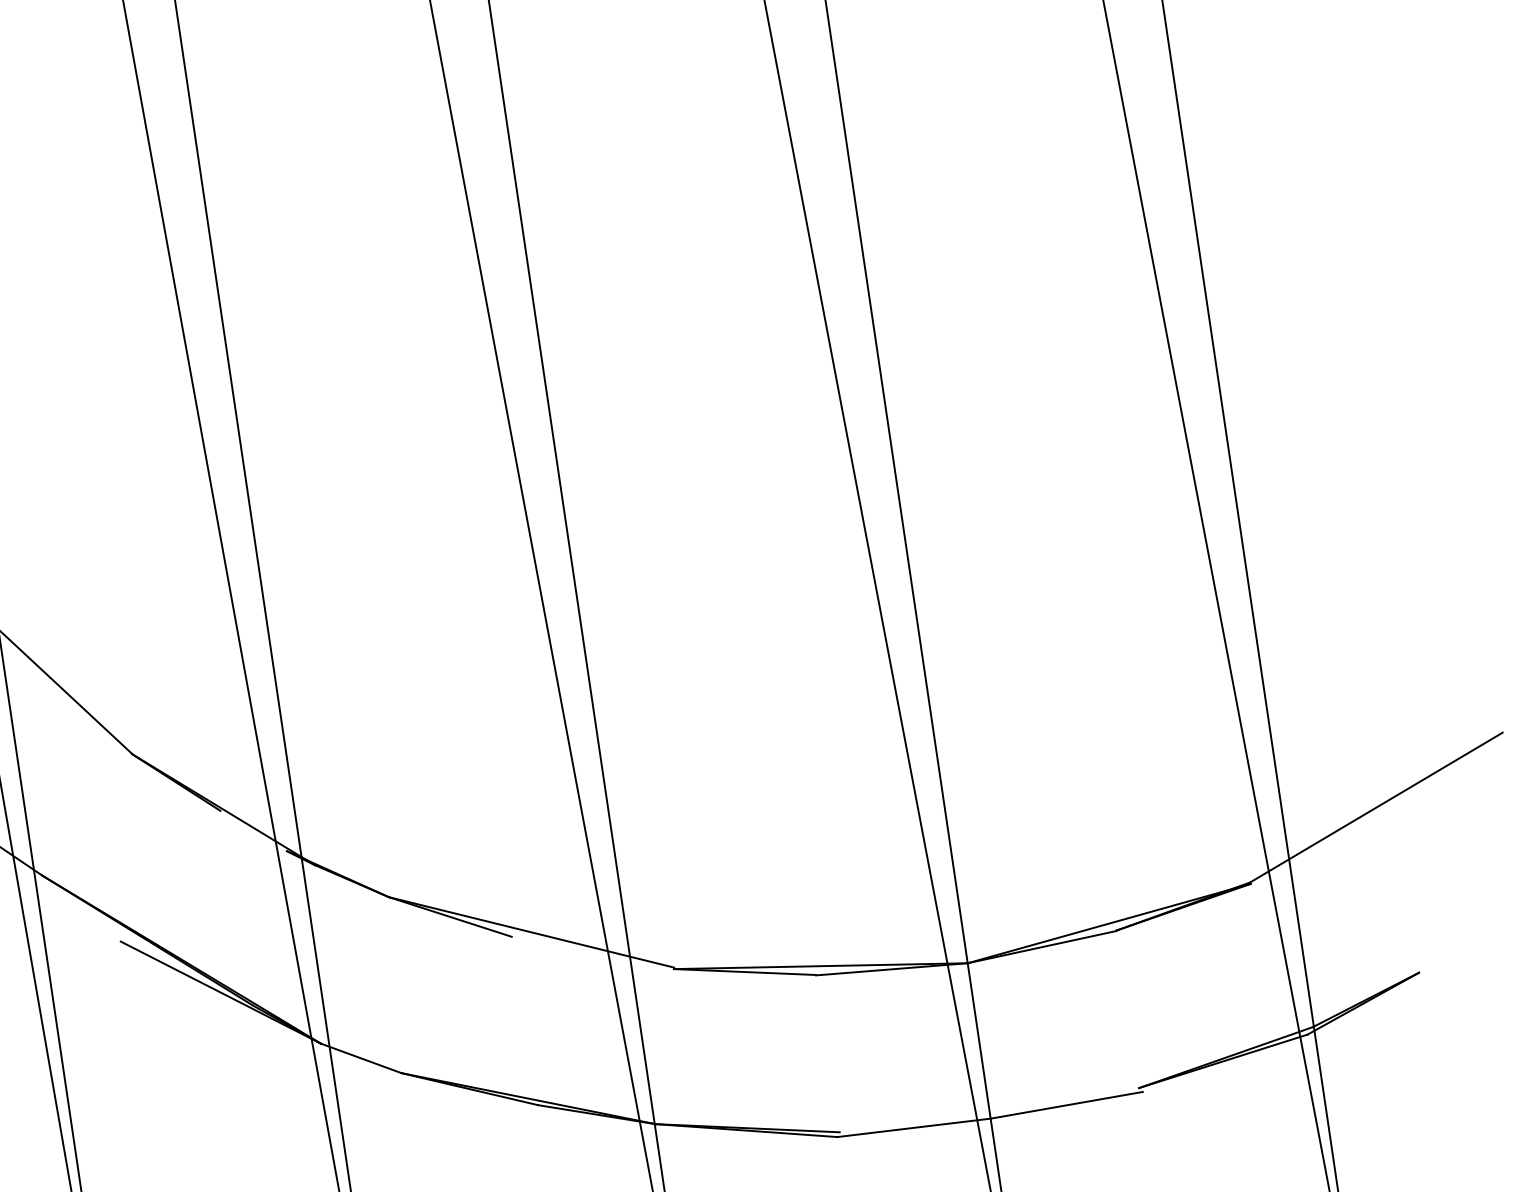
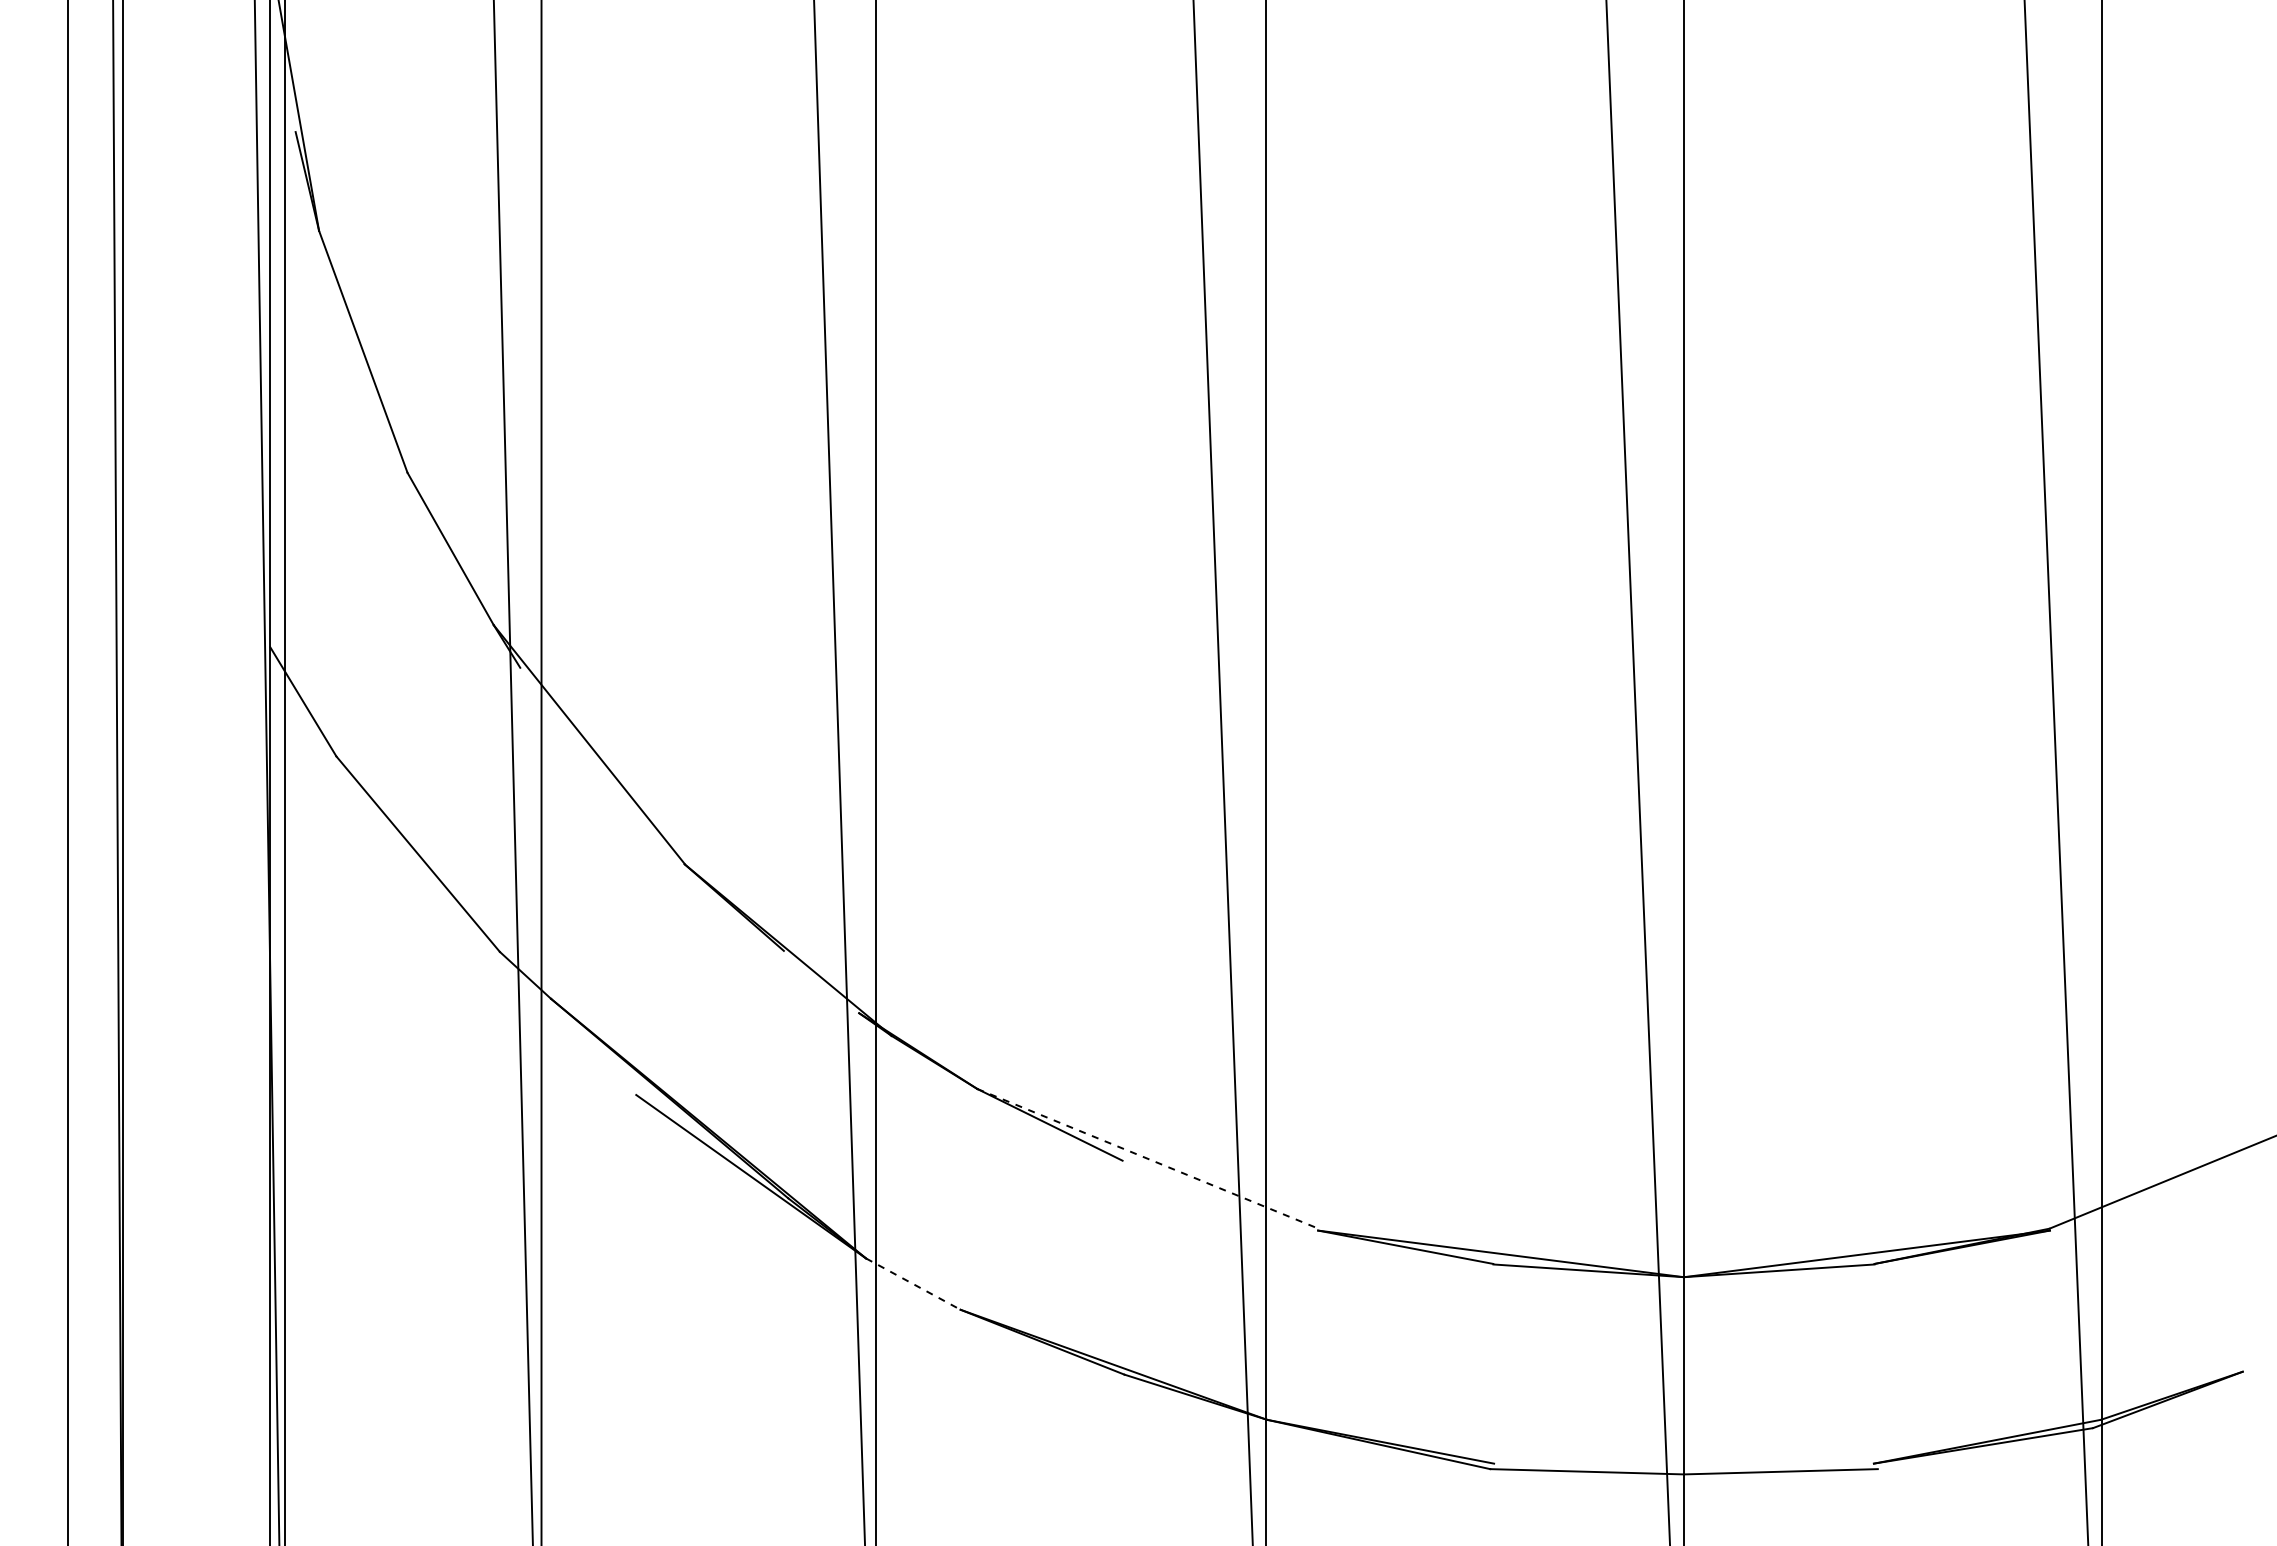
line: (532, 932) -> (1148, 1159), solid -> dashed
line: (361, 1058) -> (913, 1284), solid -> dashed

